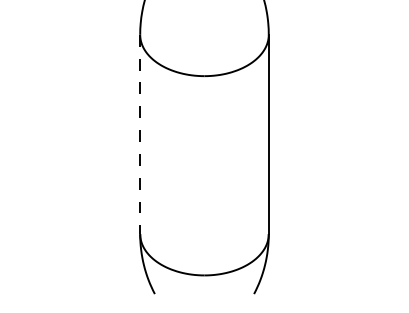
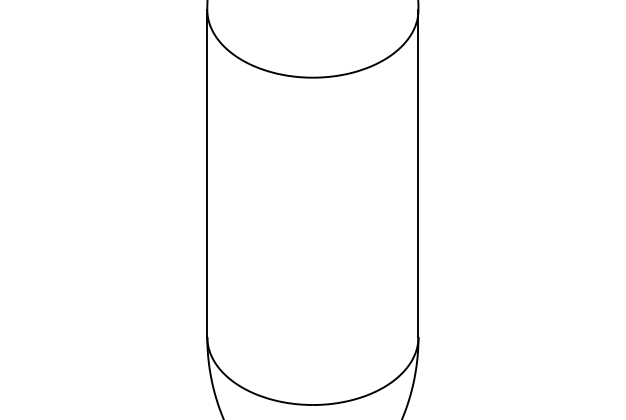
line: (140, 134) -> (207, 173), dashed -> solid

